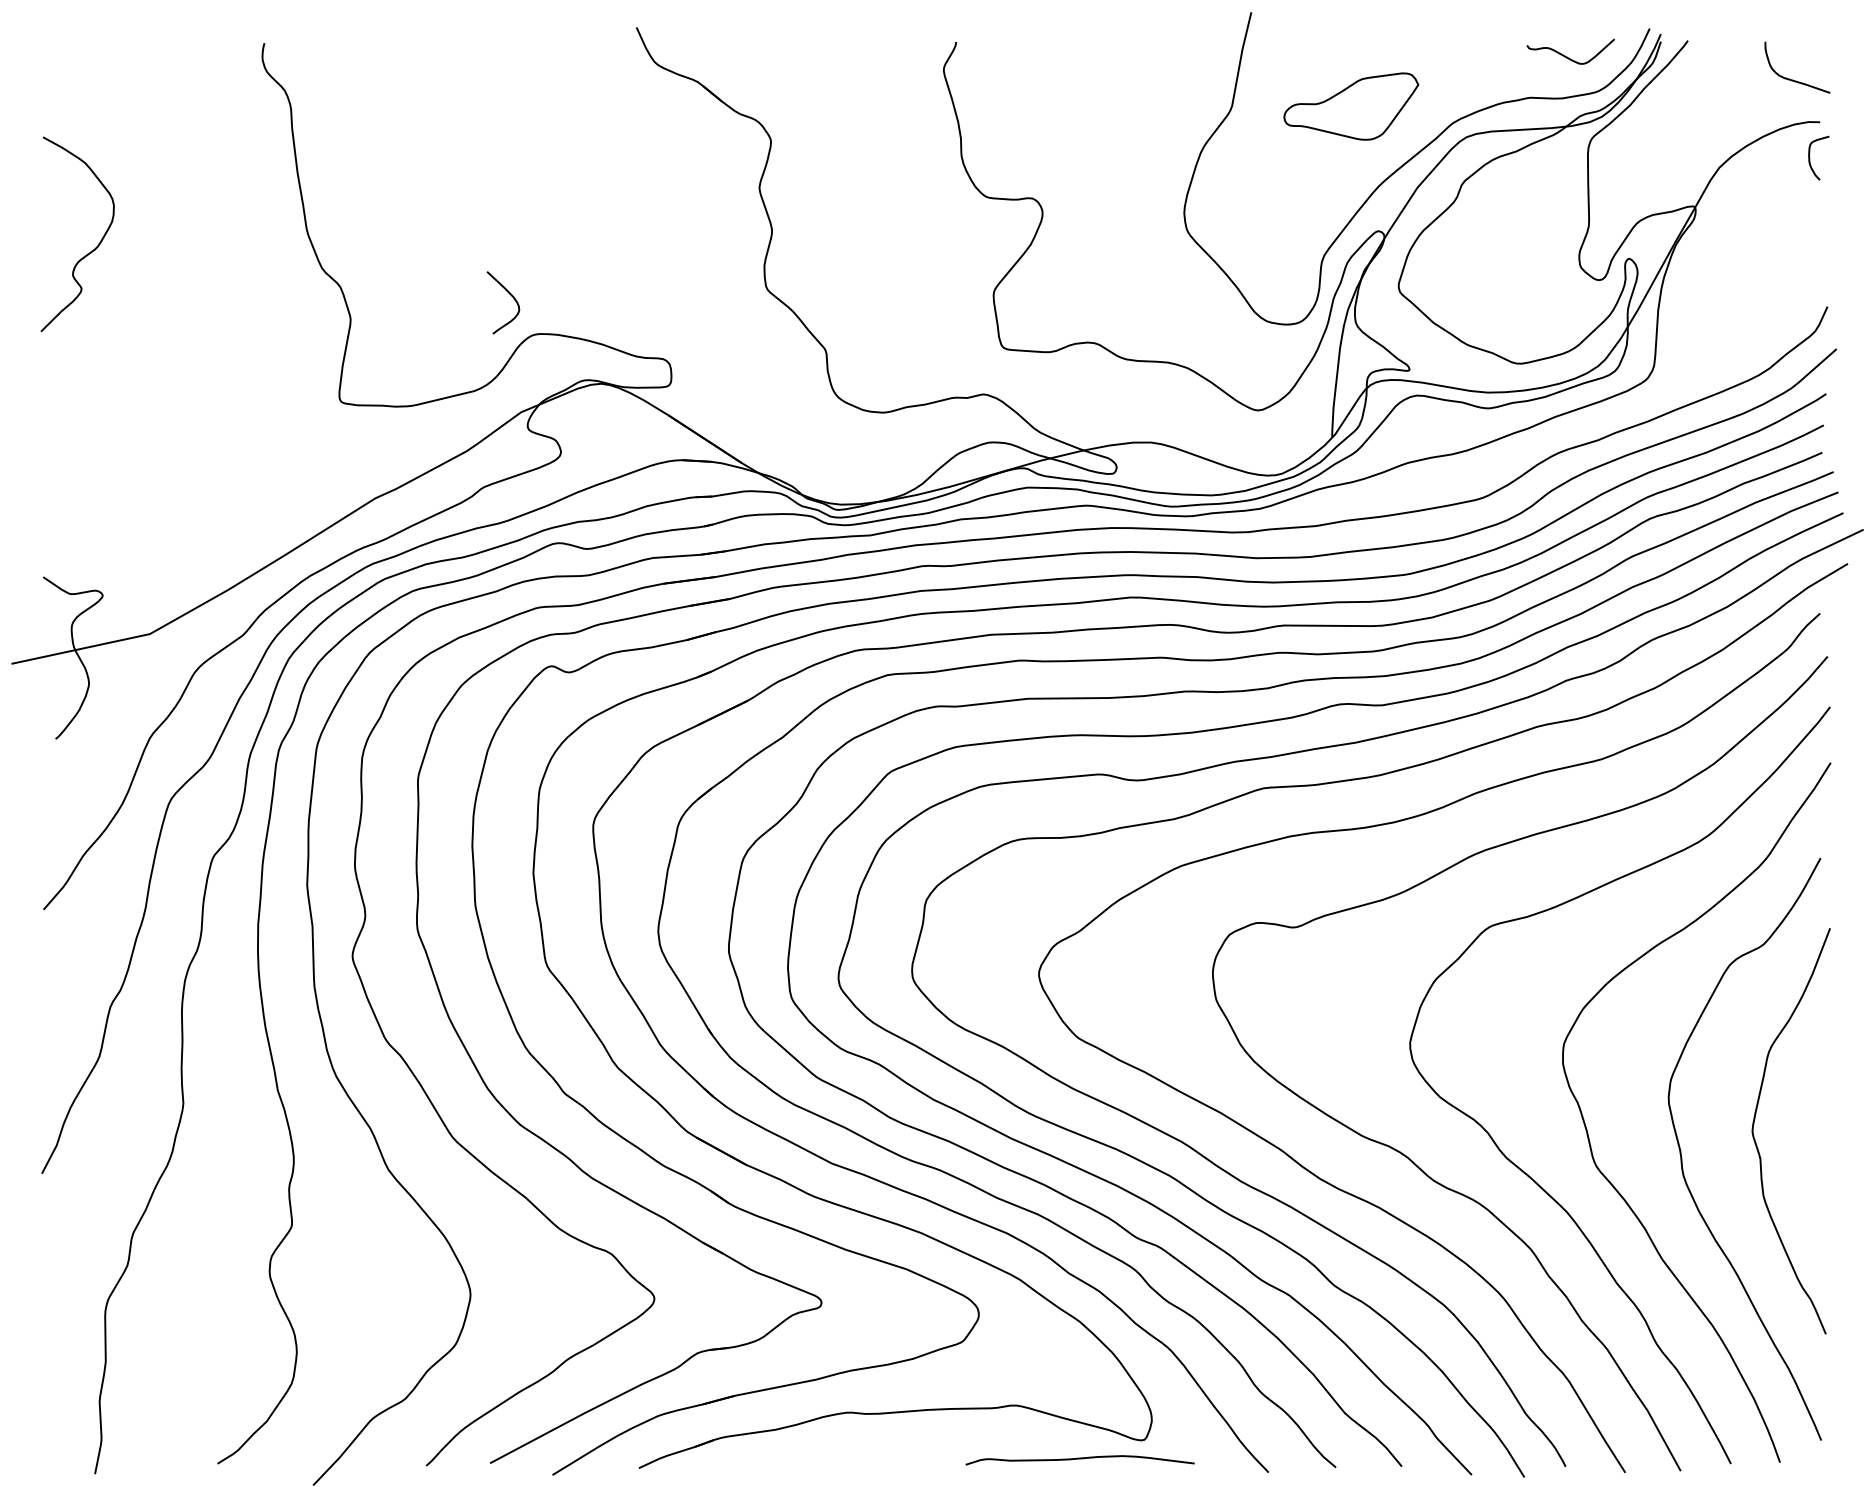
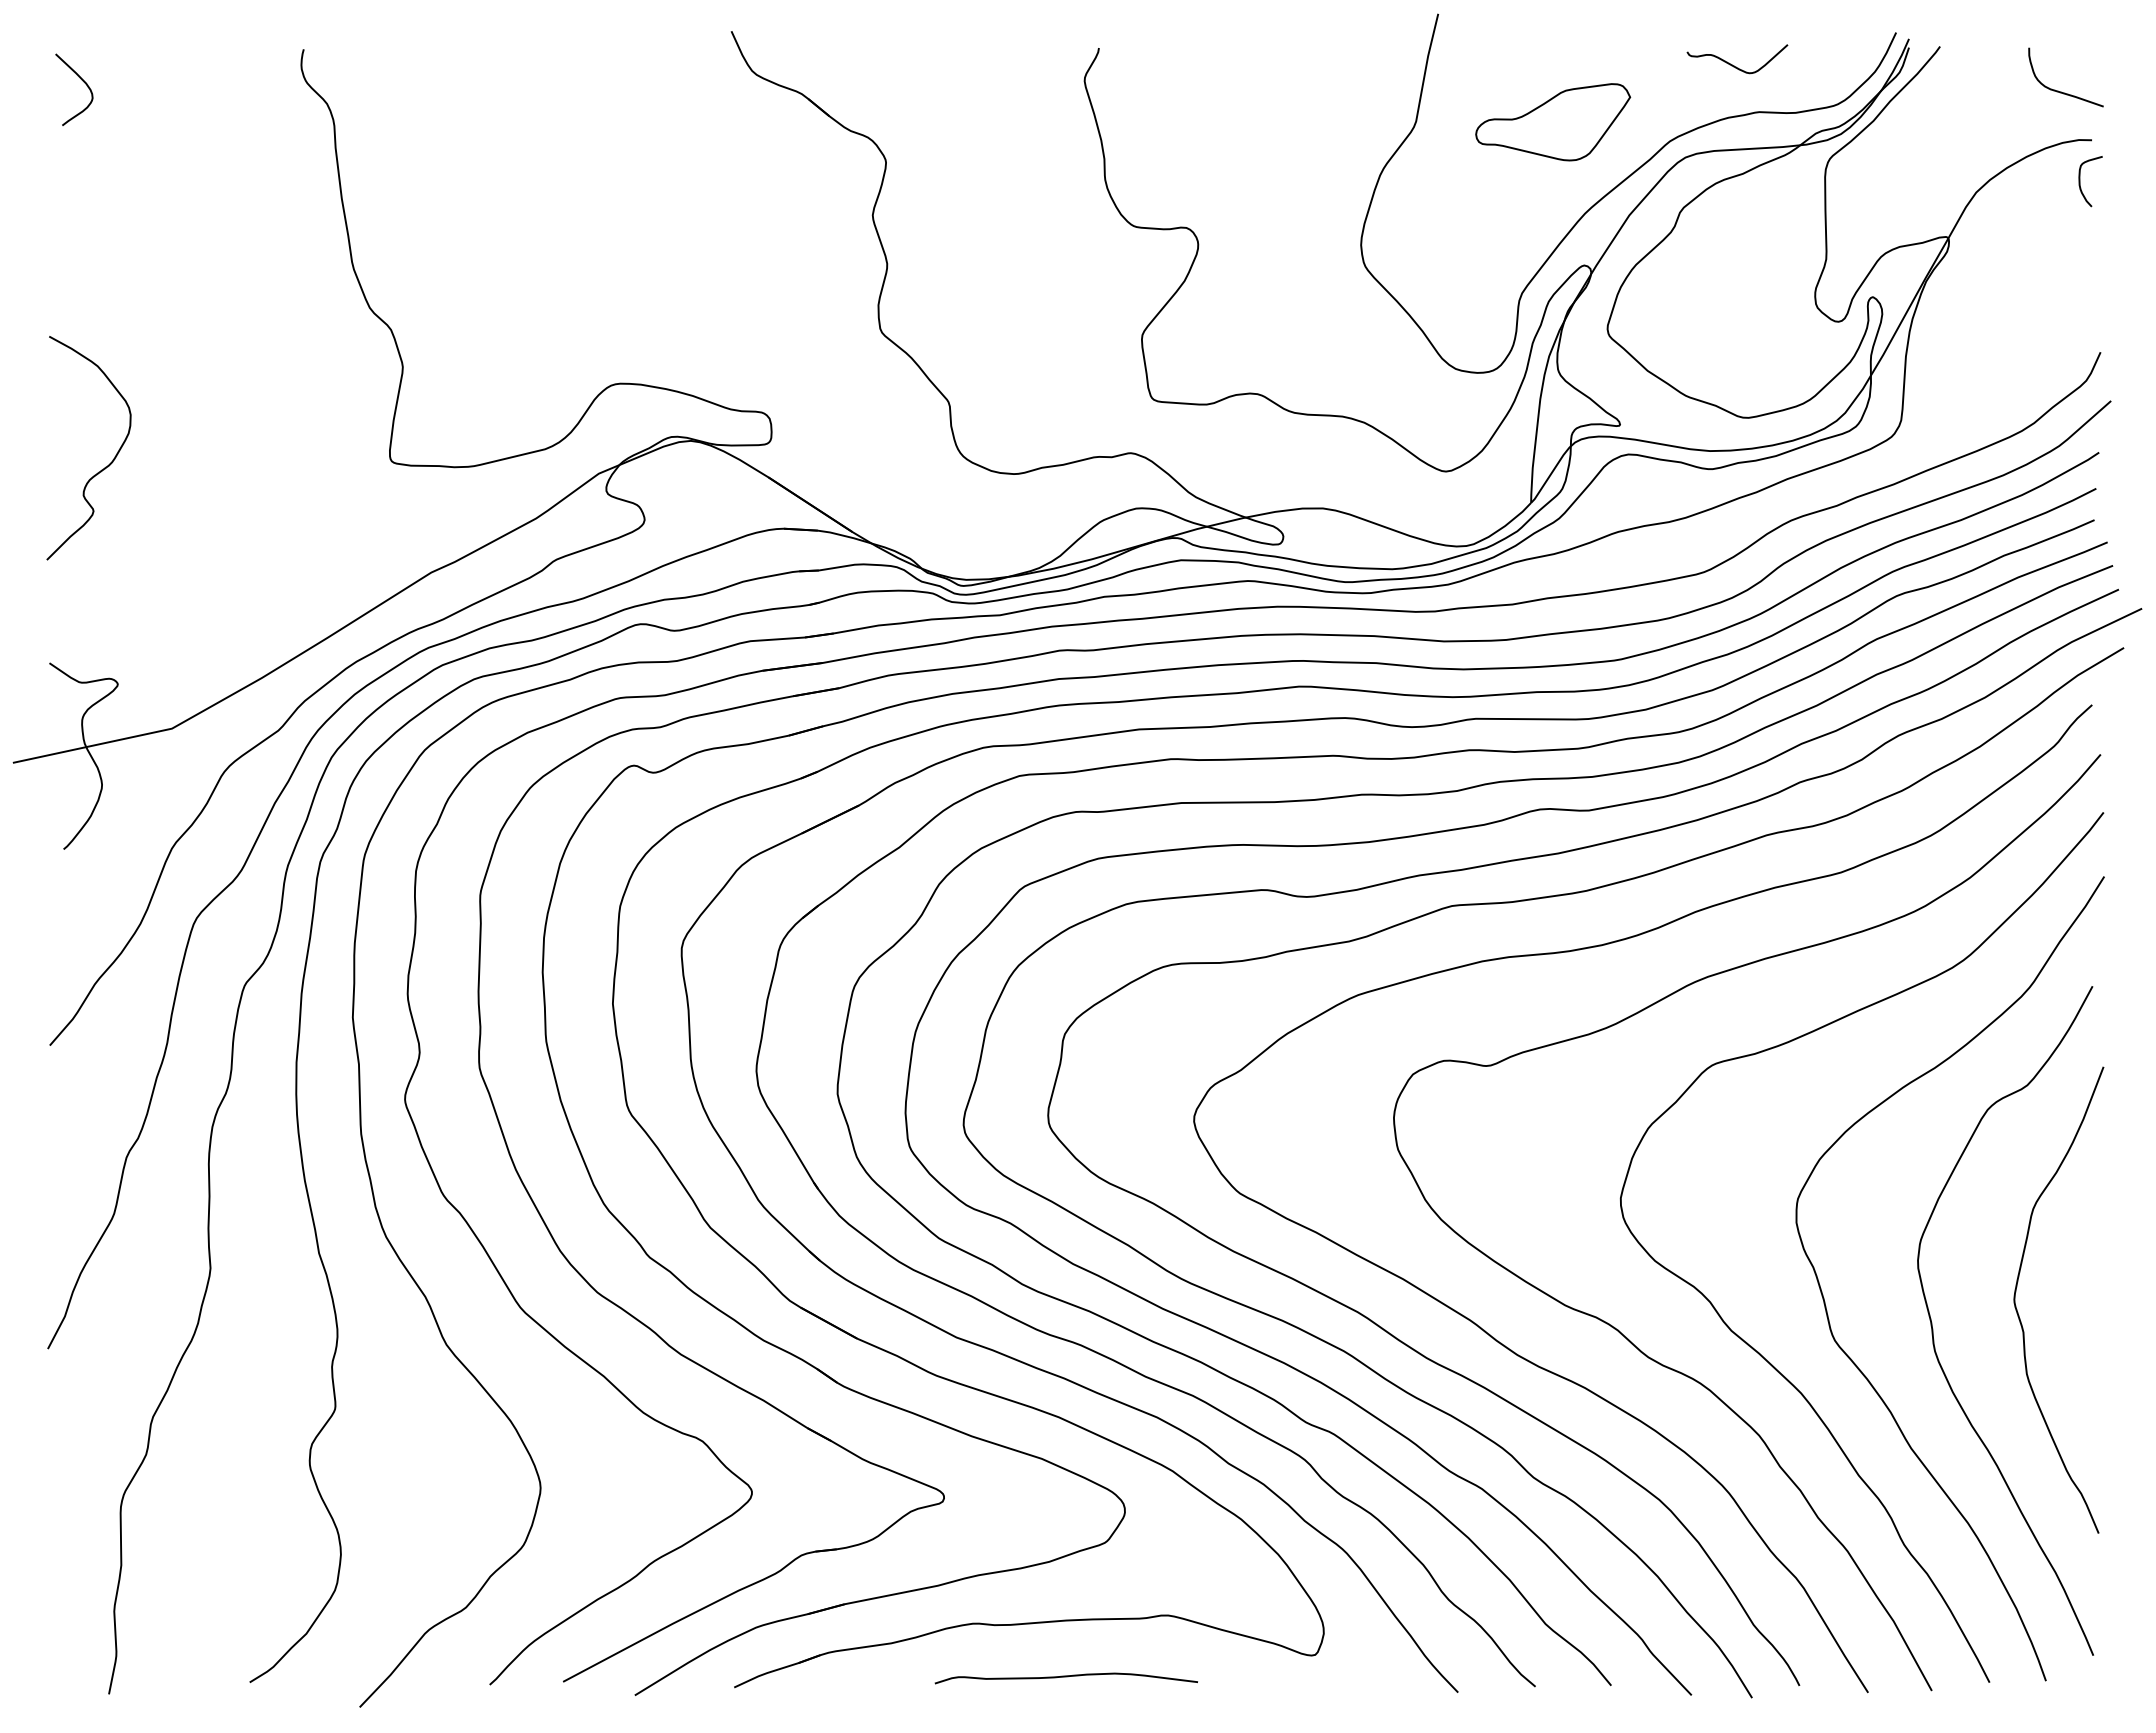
curve: (1568, 57) -> (1734, 65), moved
curve: (88, 252) -> (101, 469), moved
curve: (510, 295) -> (82, 81), moved
curve: (1079, 1459) -> (1065, 1677), moved

